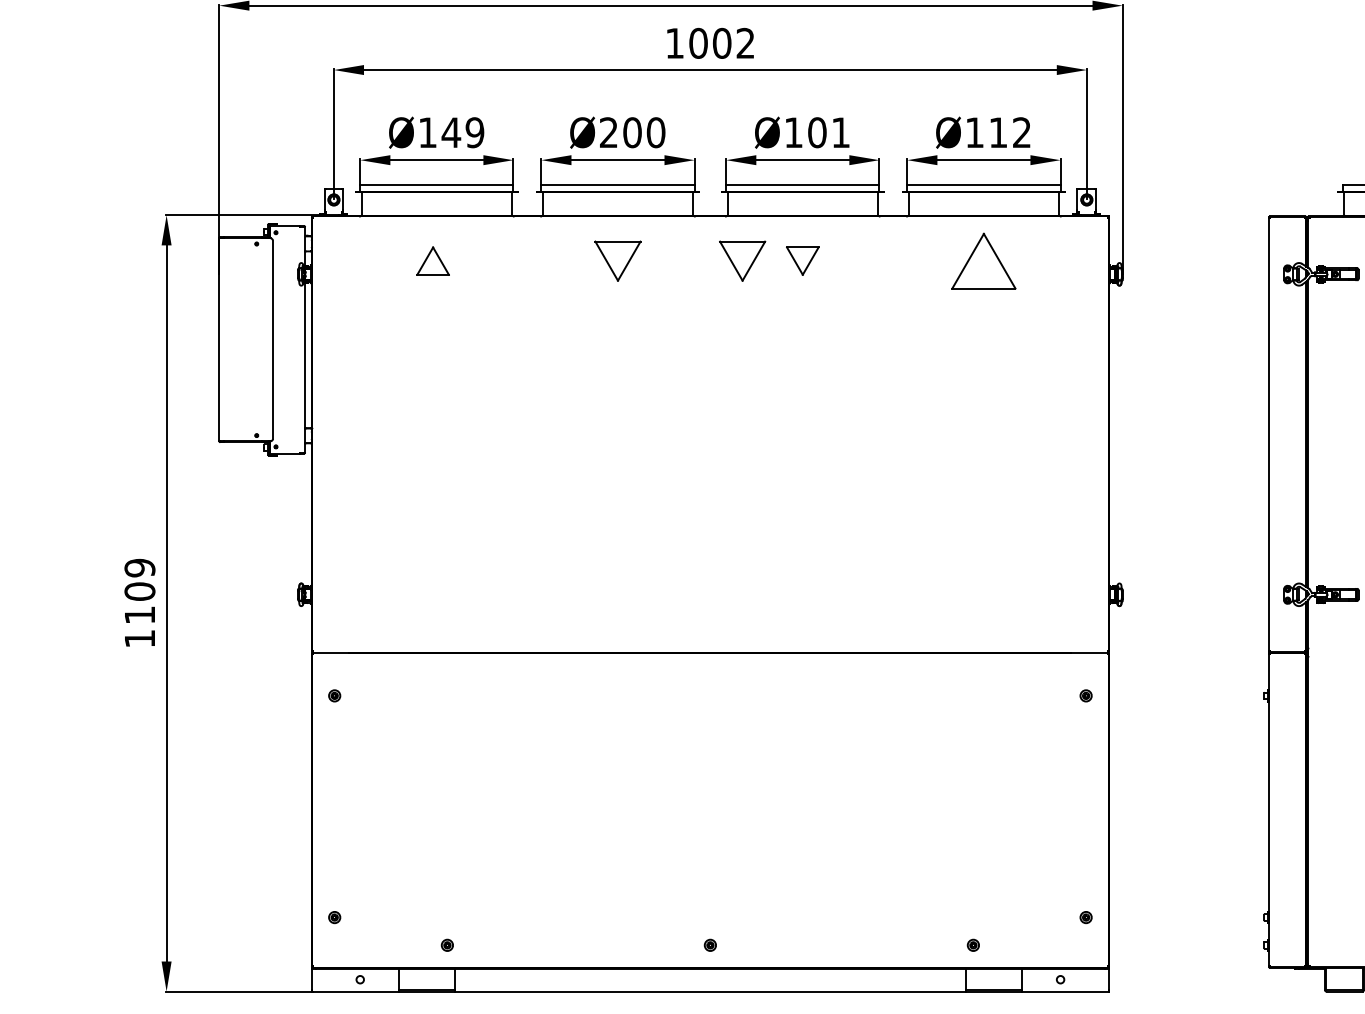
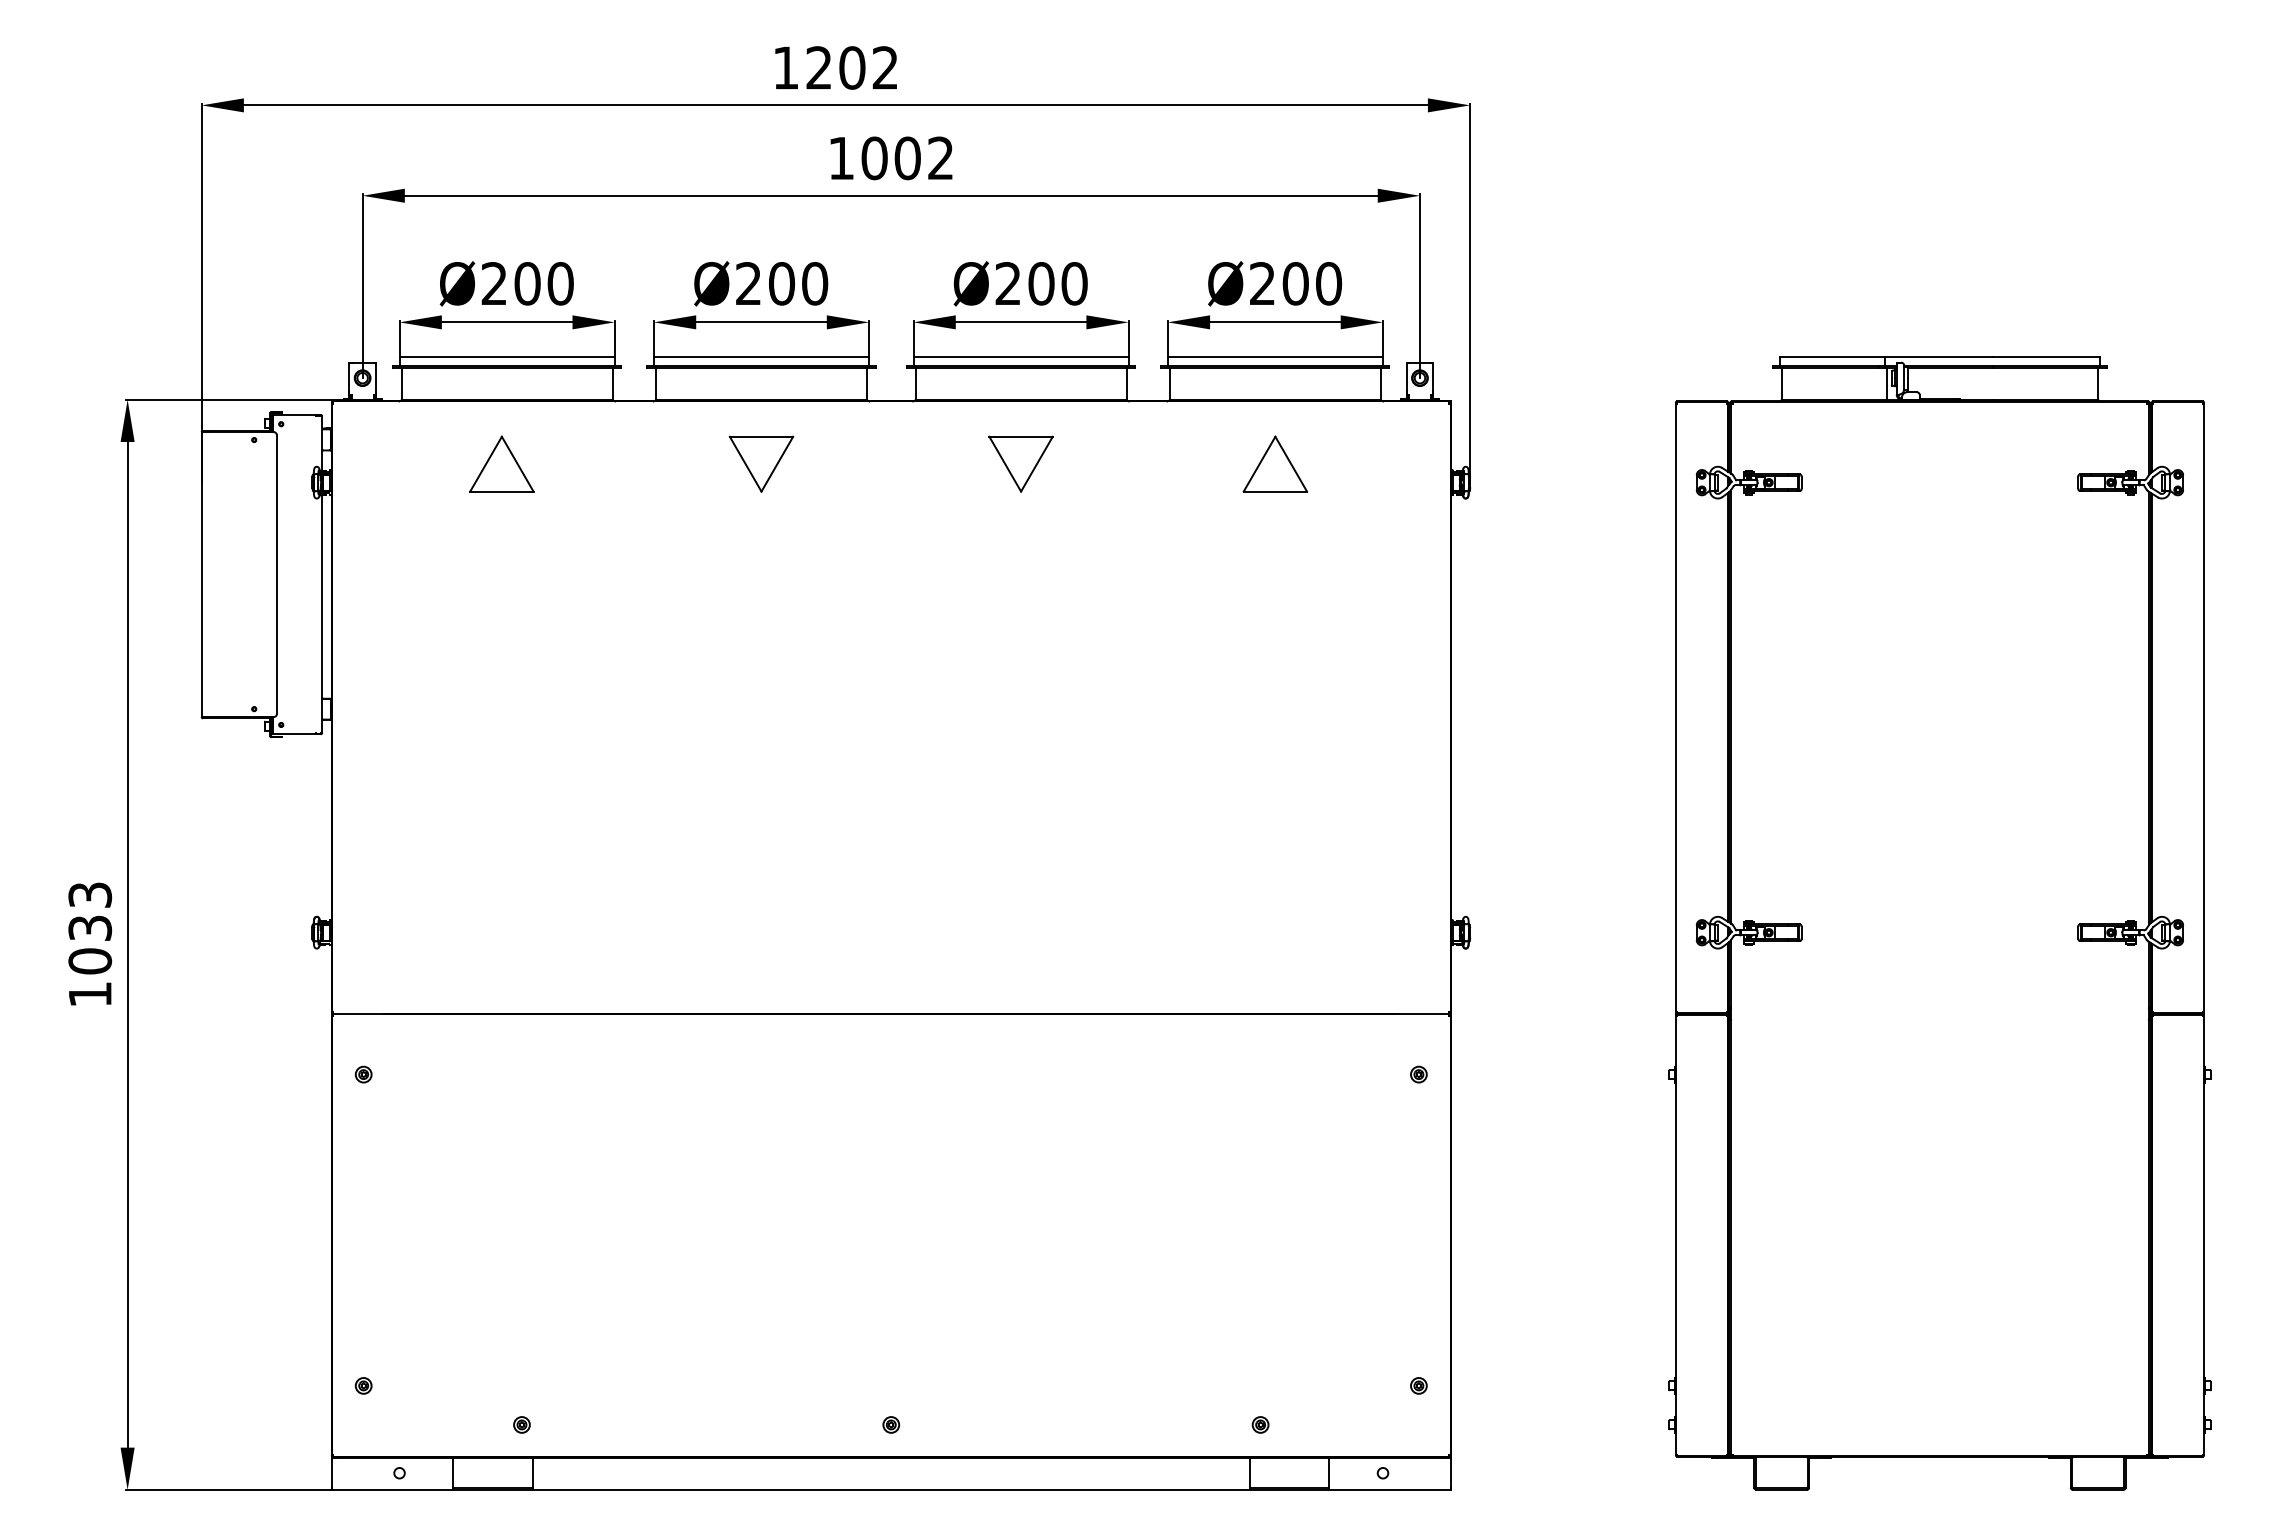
text: (451, 132) -> (527, 283), Ø149 -> Ø200
text: (817, 132) -> (1041, 283), Ø101 -> Ø200
text: (998, 132) -> (1296, 283), Ø112 -> Ø200
part: (432, 260) -> (501, 463), size x1.43
part: (742, 260) -> (936, 463), removed
part: (802, 260) -> (1020, 463), size x1.43
part: (984, 260) -> (1275, 463), size x0.71
text: (140, 591) -> (90, 928), 1109 -> 1033

